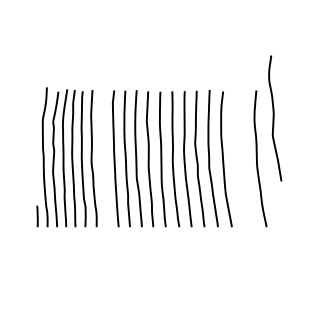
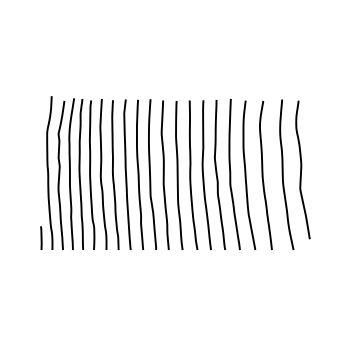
curve: (274, 118) -> (302, 169), moved
curve: (103, 159) -> (113, 175), added
curve: (239, 159) -> (263, 175), added

